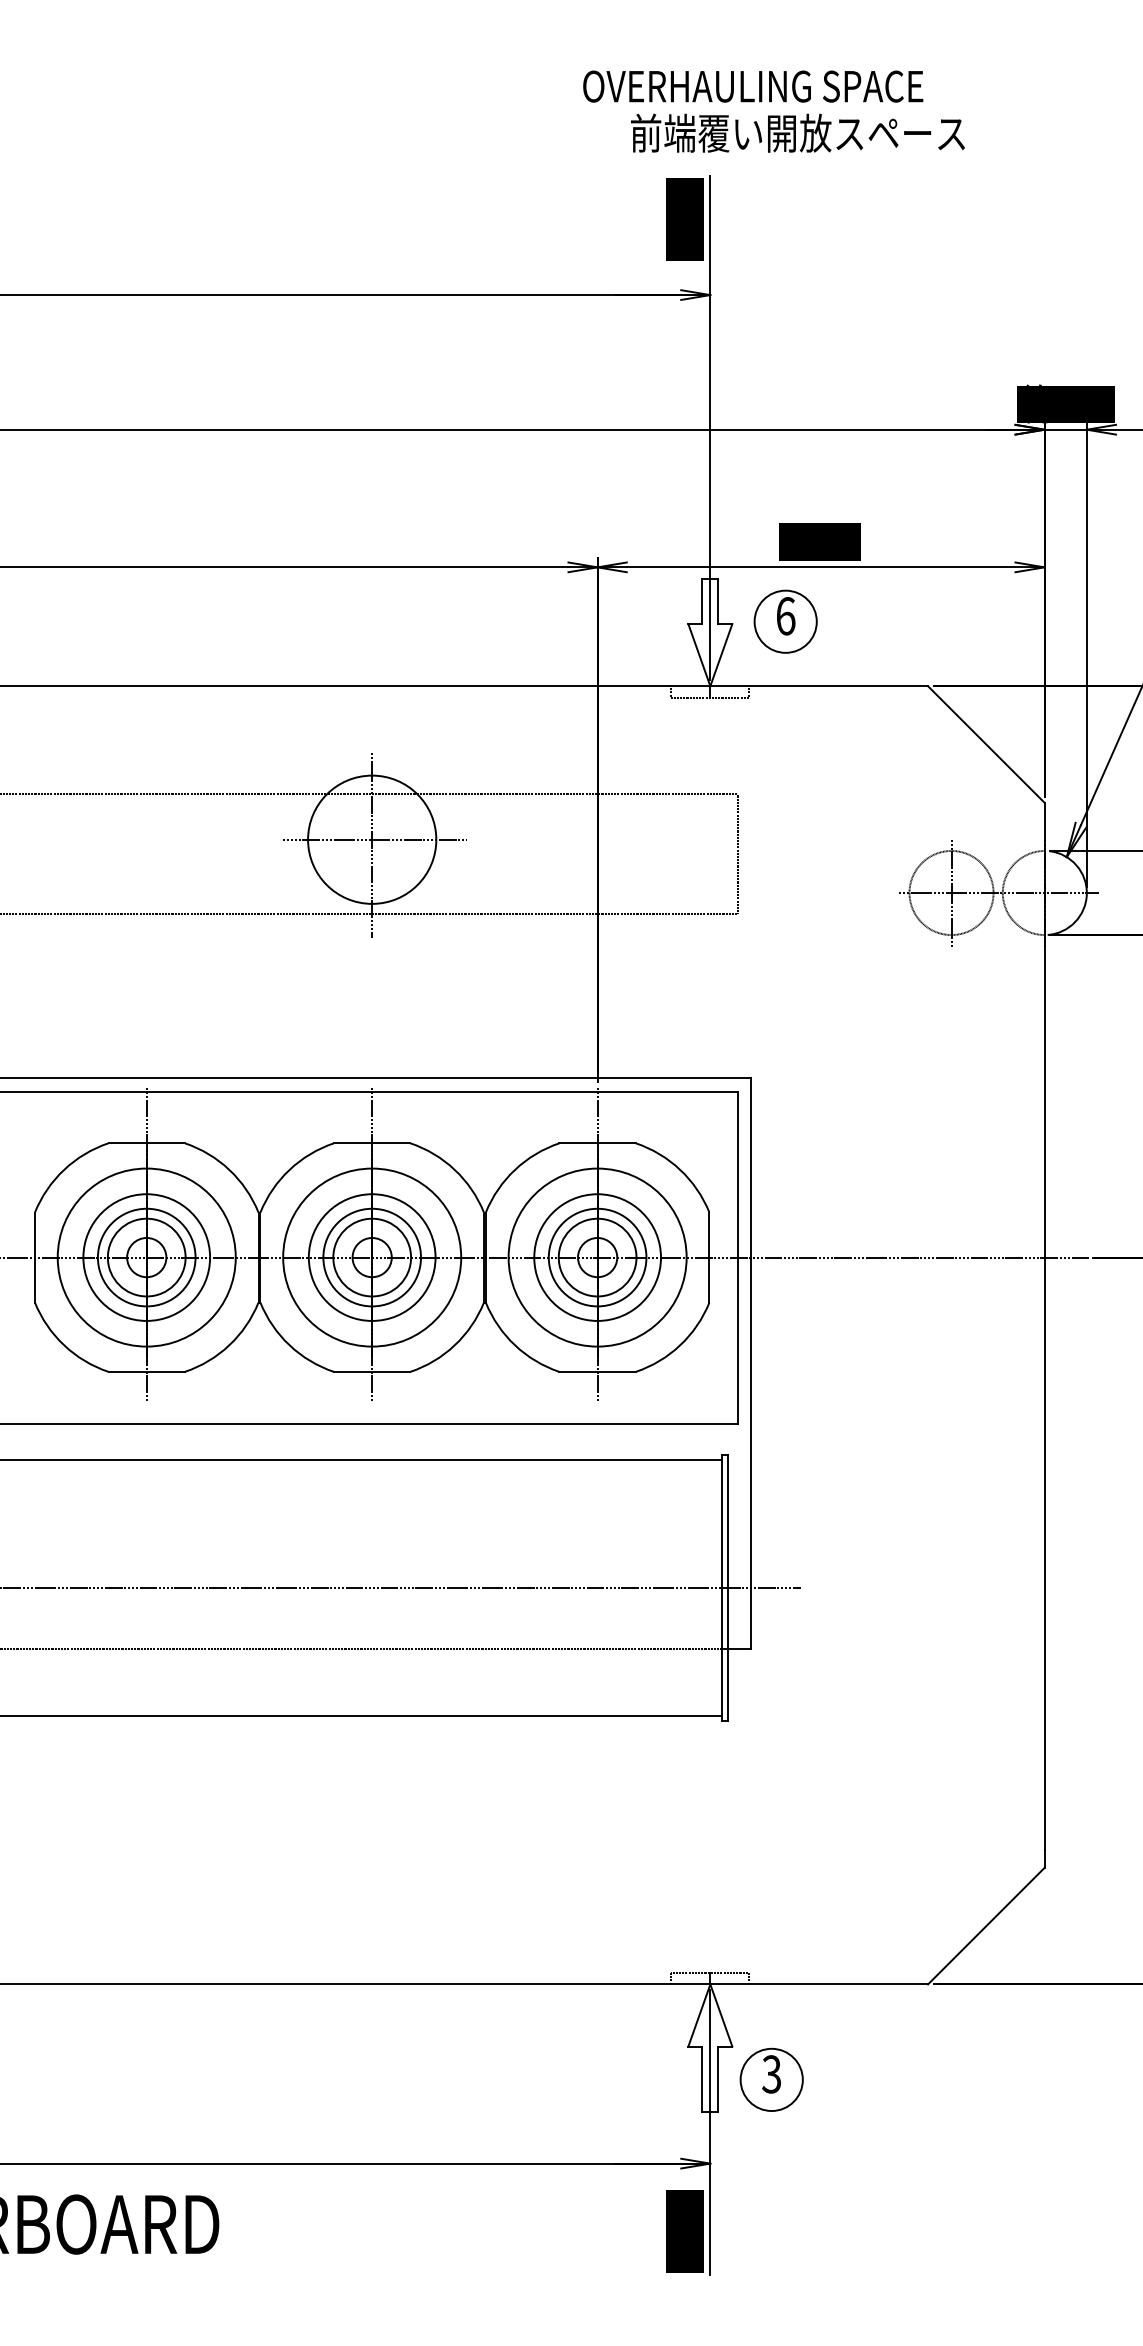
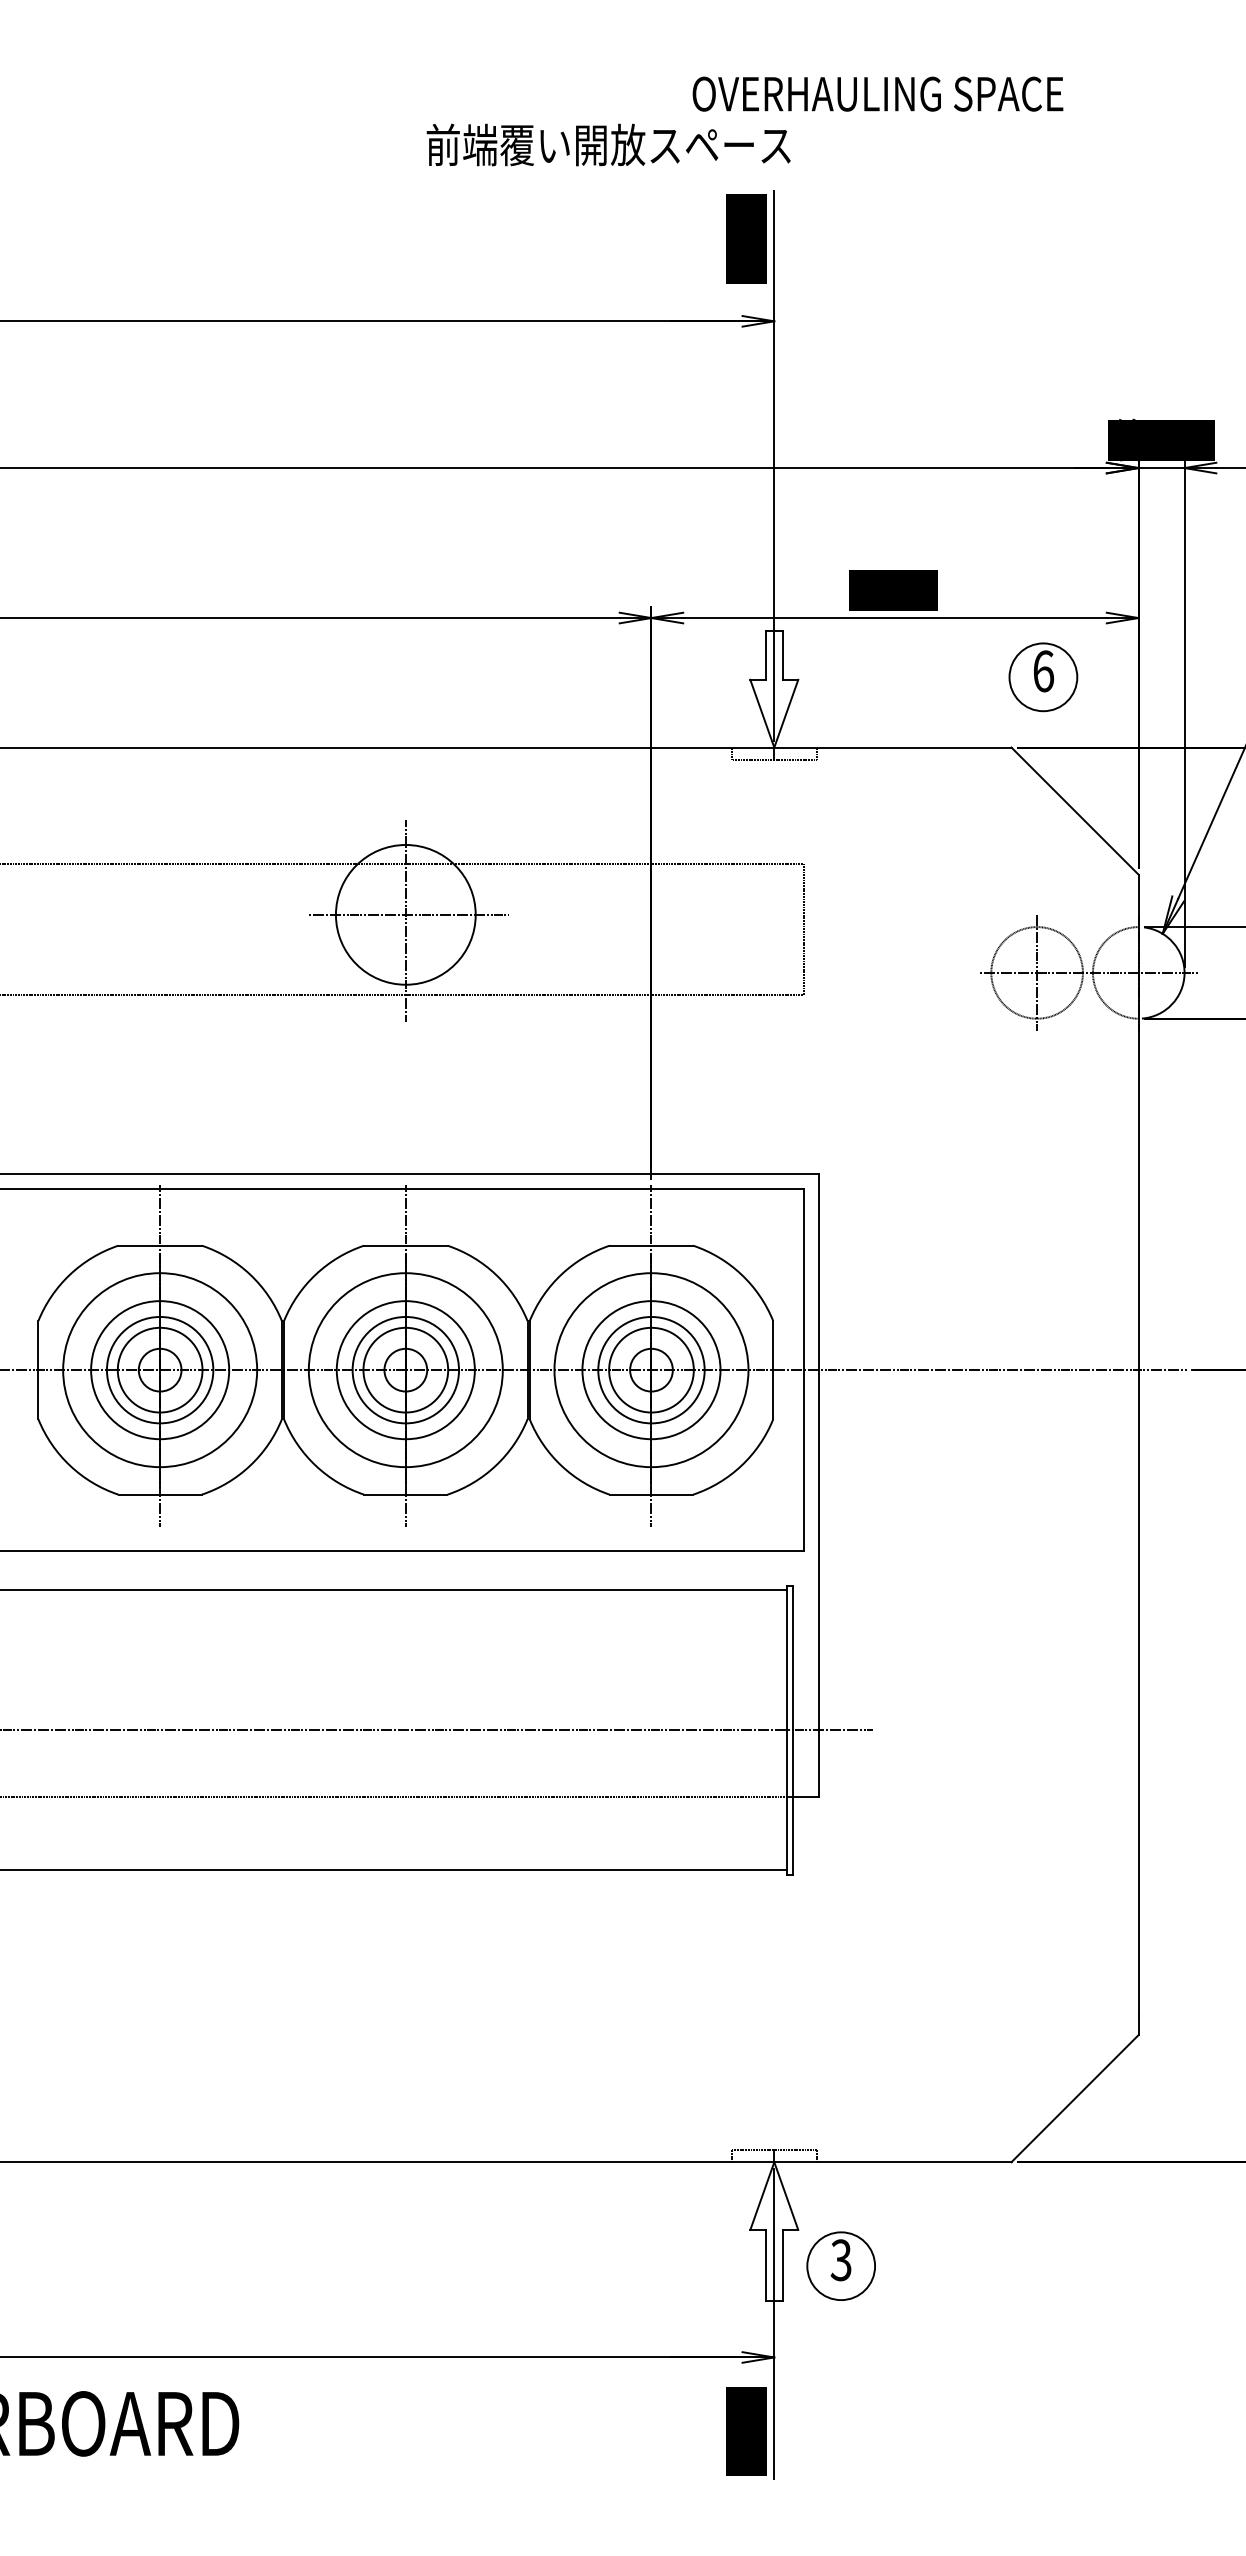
text: (752, 85) -> (877, 93), moved
text: (797, 132) -> (608, 144), moved
part: (785, 621) -> (1043, 677), moved

